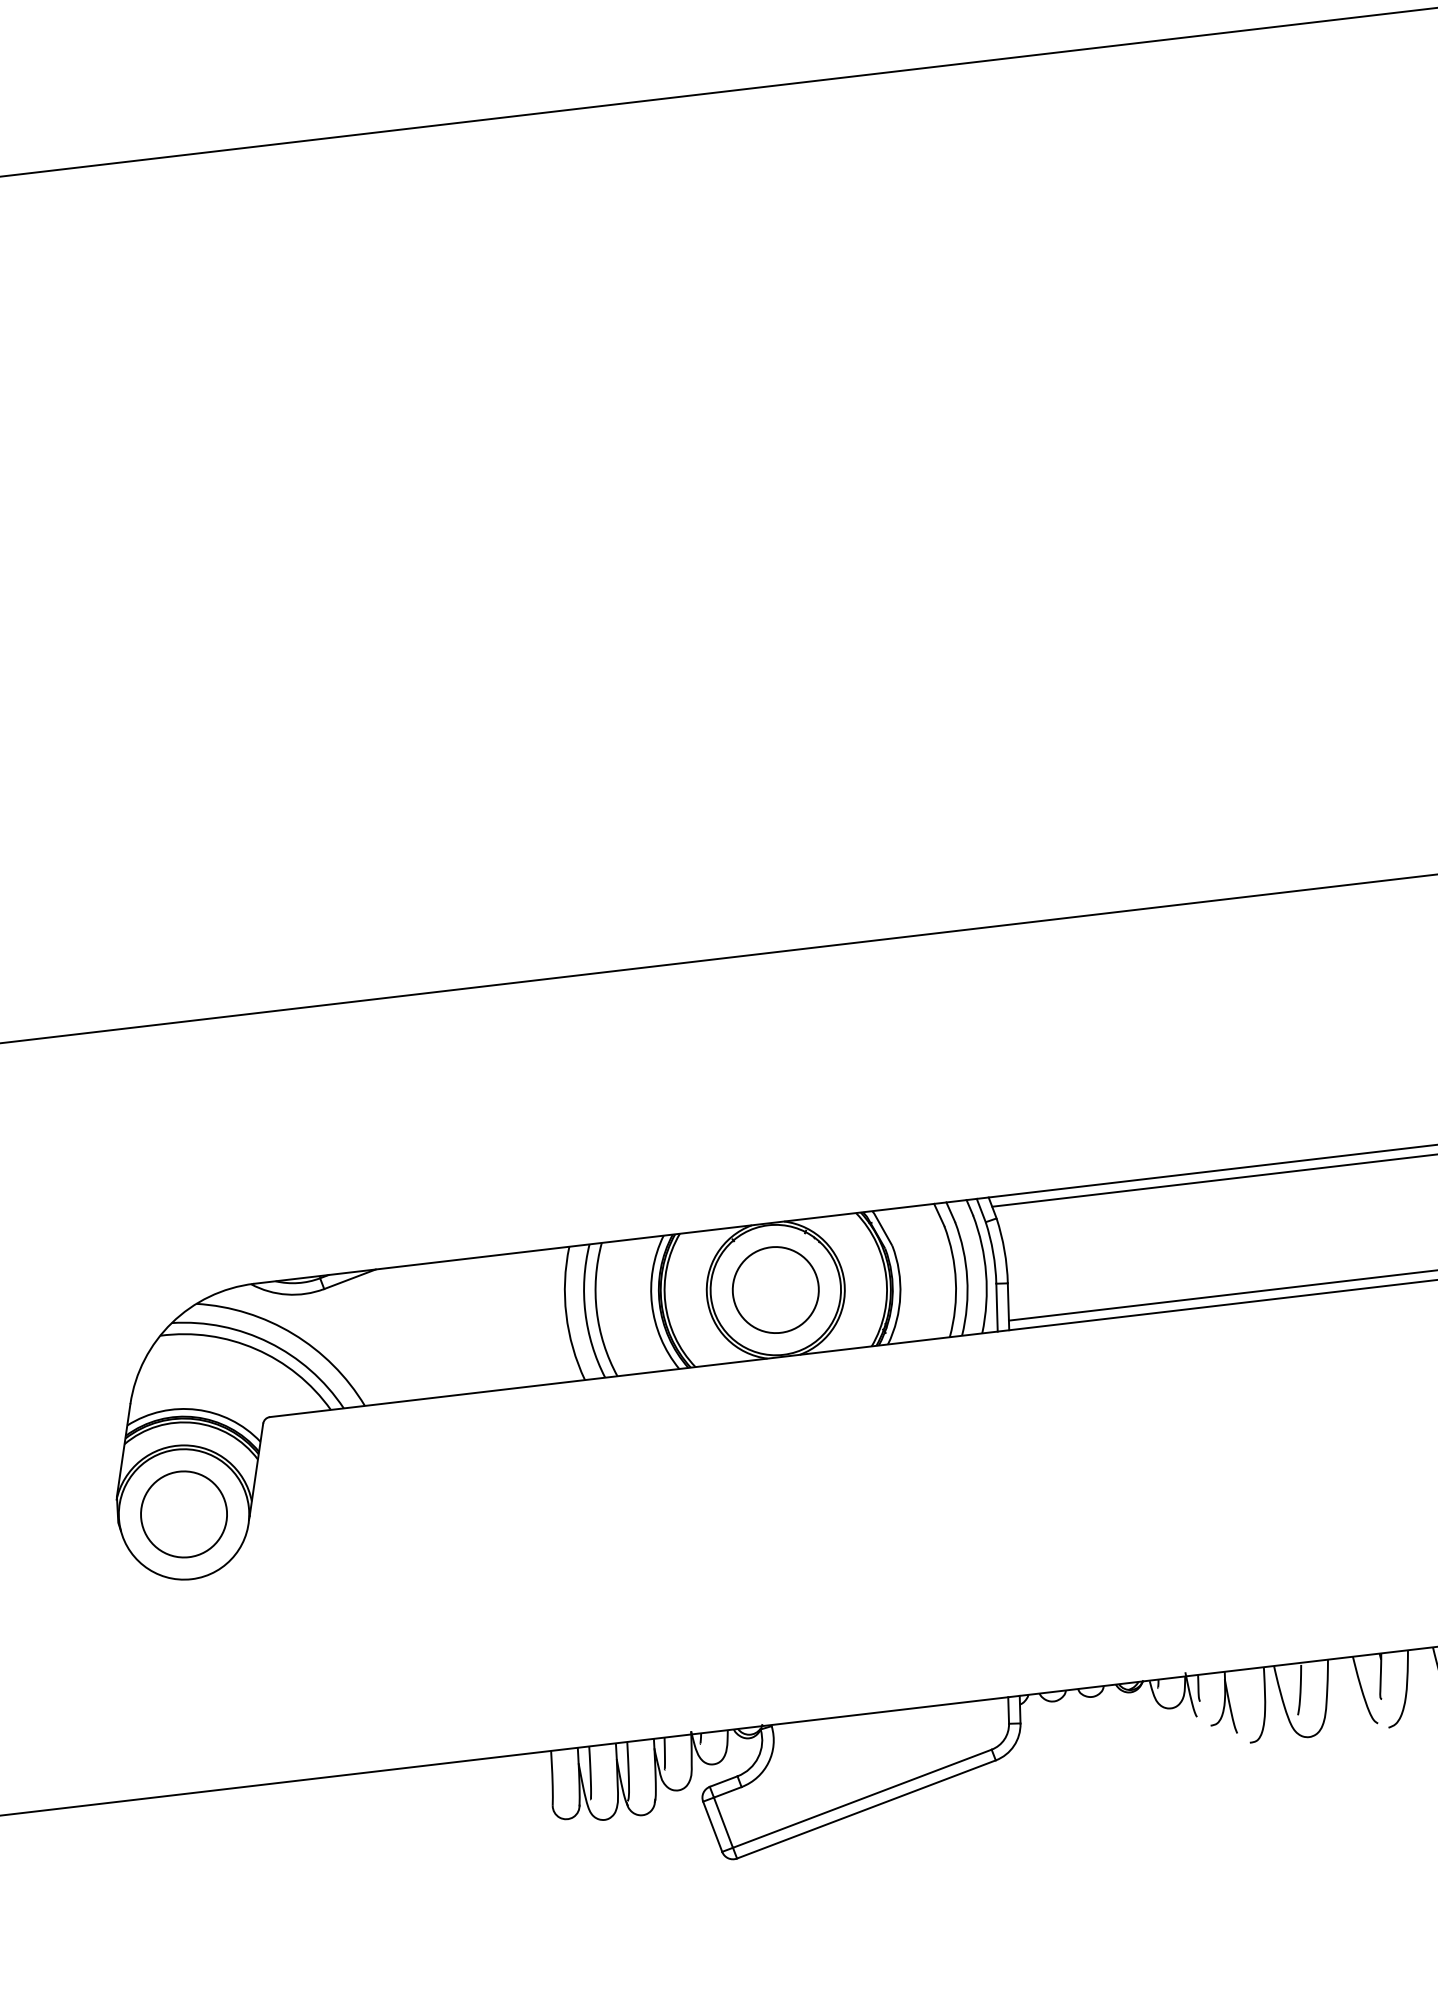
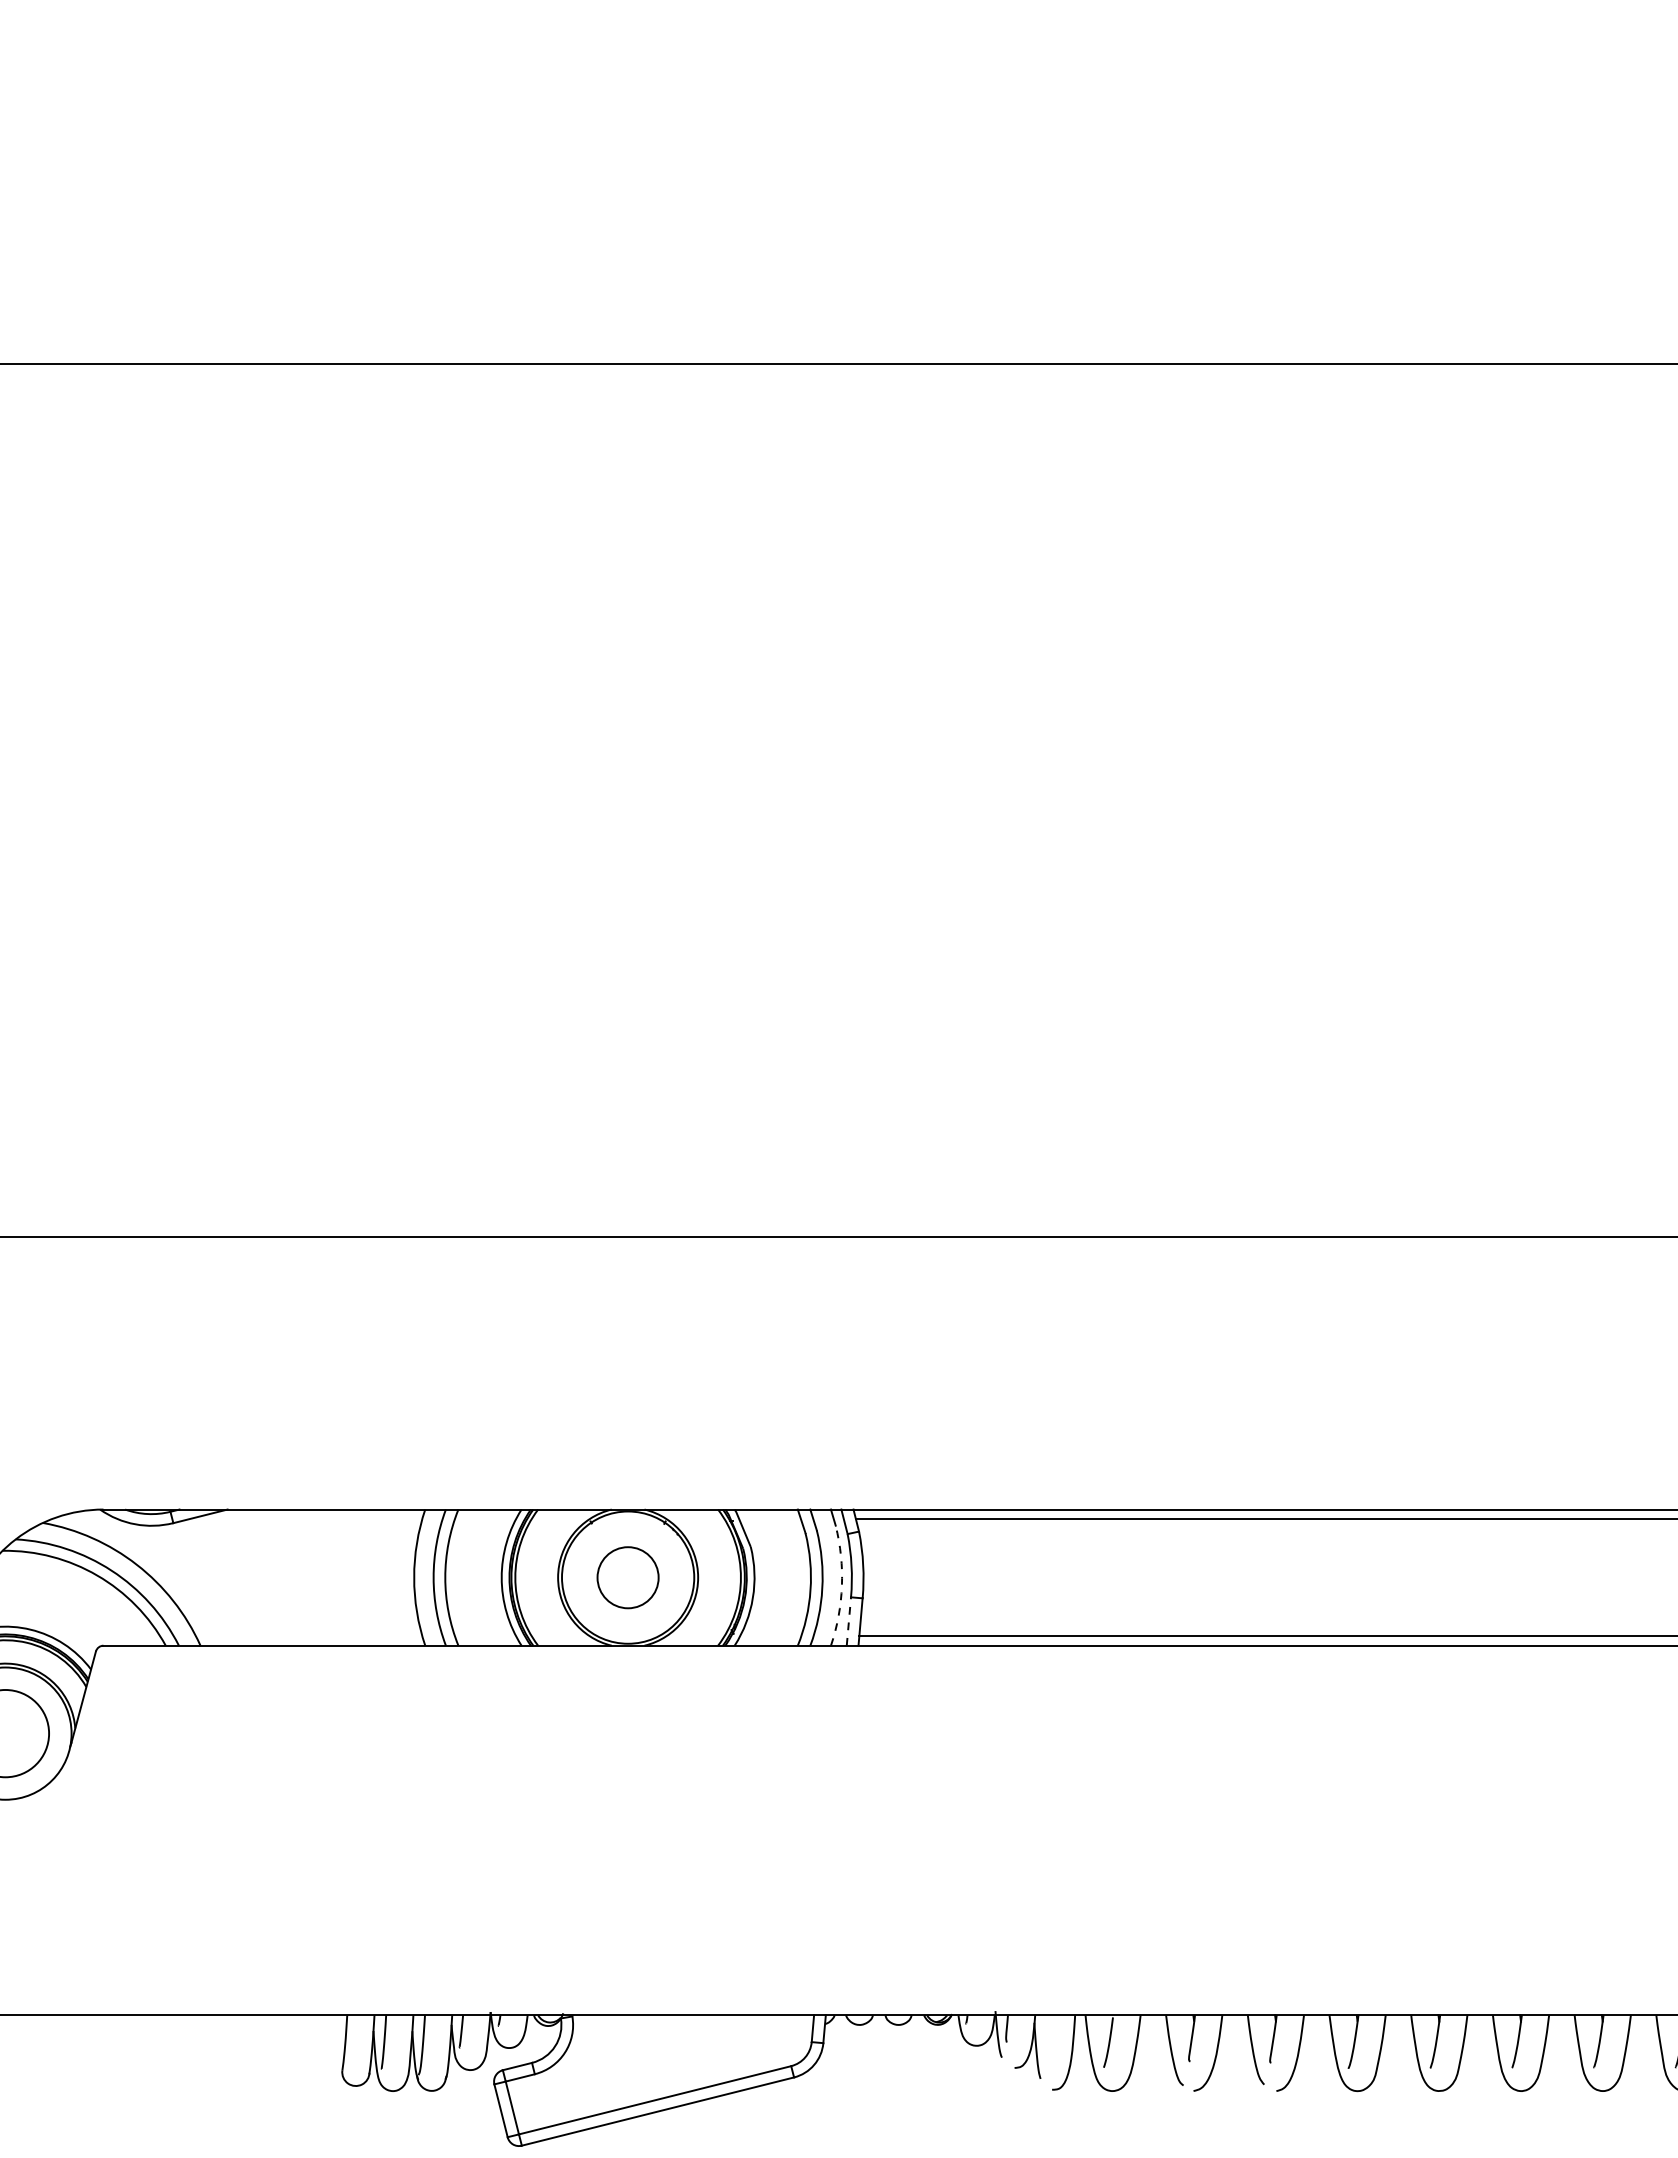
arc: (985, 1274) -> (841, 1586), solid -> dashed
circle: (775, 1290) -> (627, 1577), size x0.7
line: (996, 1307) -> (848, 1621), solid -> dashed

